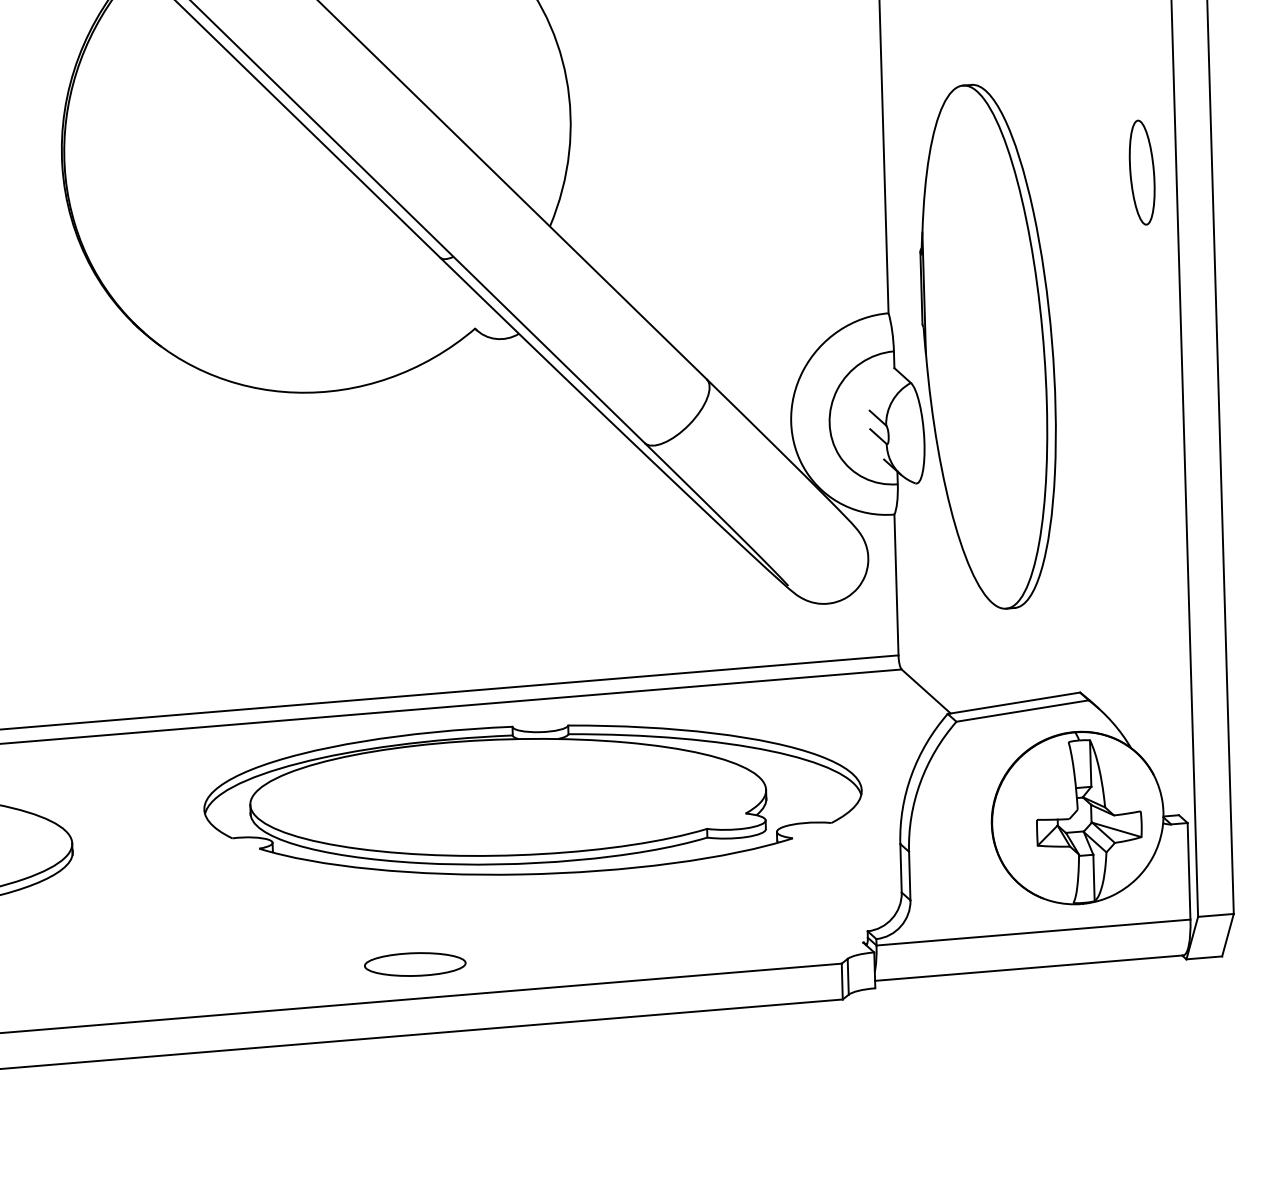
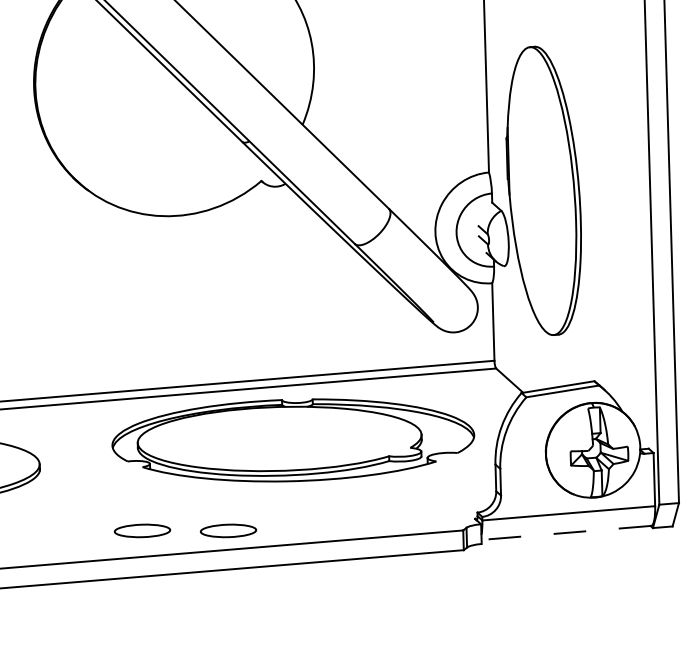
part: (1142, 171) -> (628, 94), removed
part: (258, 963) -> (142, 530), added
line: (1027, 967) -> (565, 532), solid -> dashed

